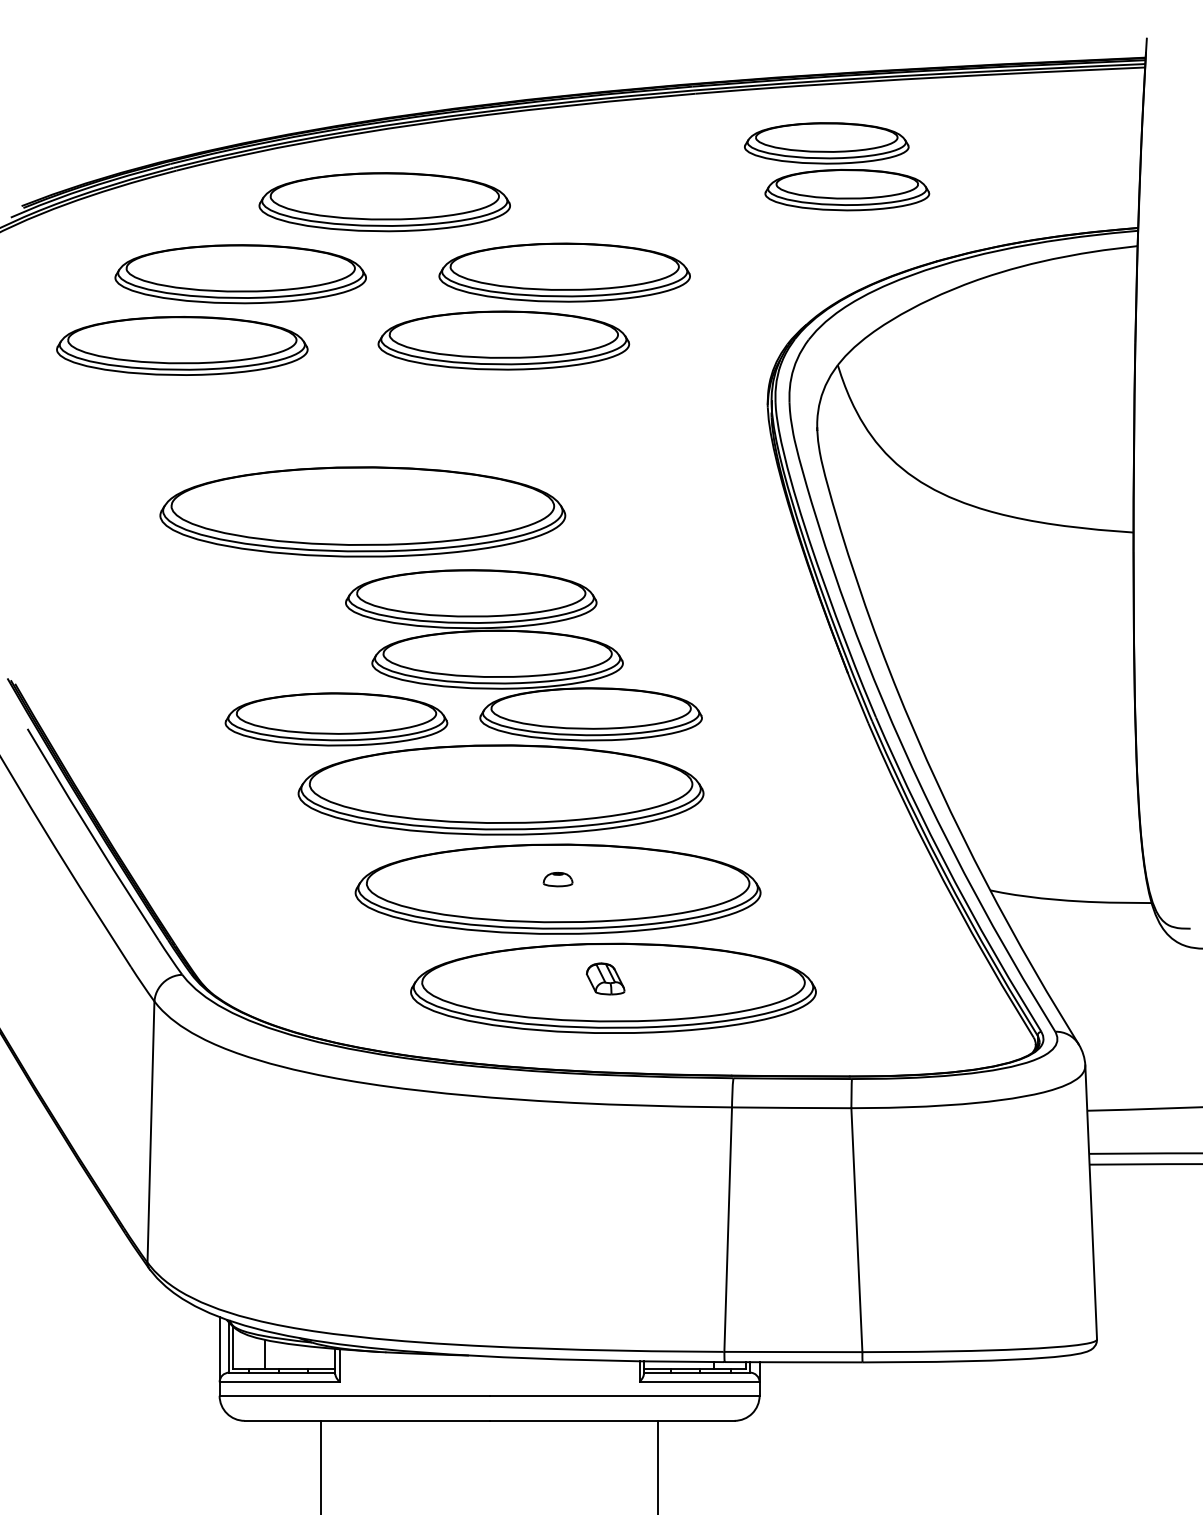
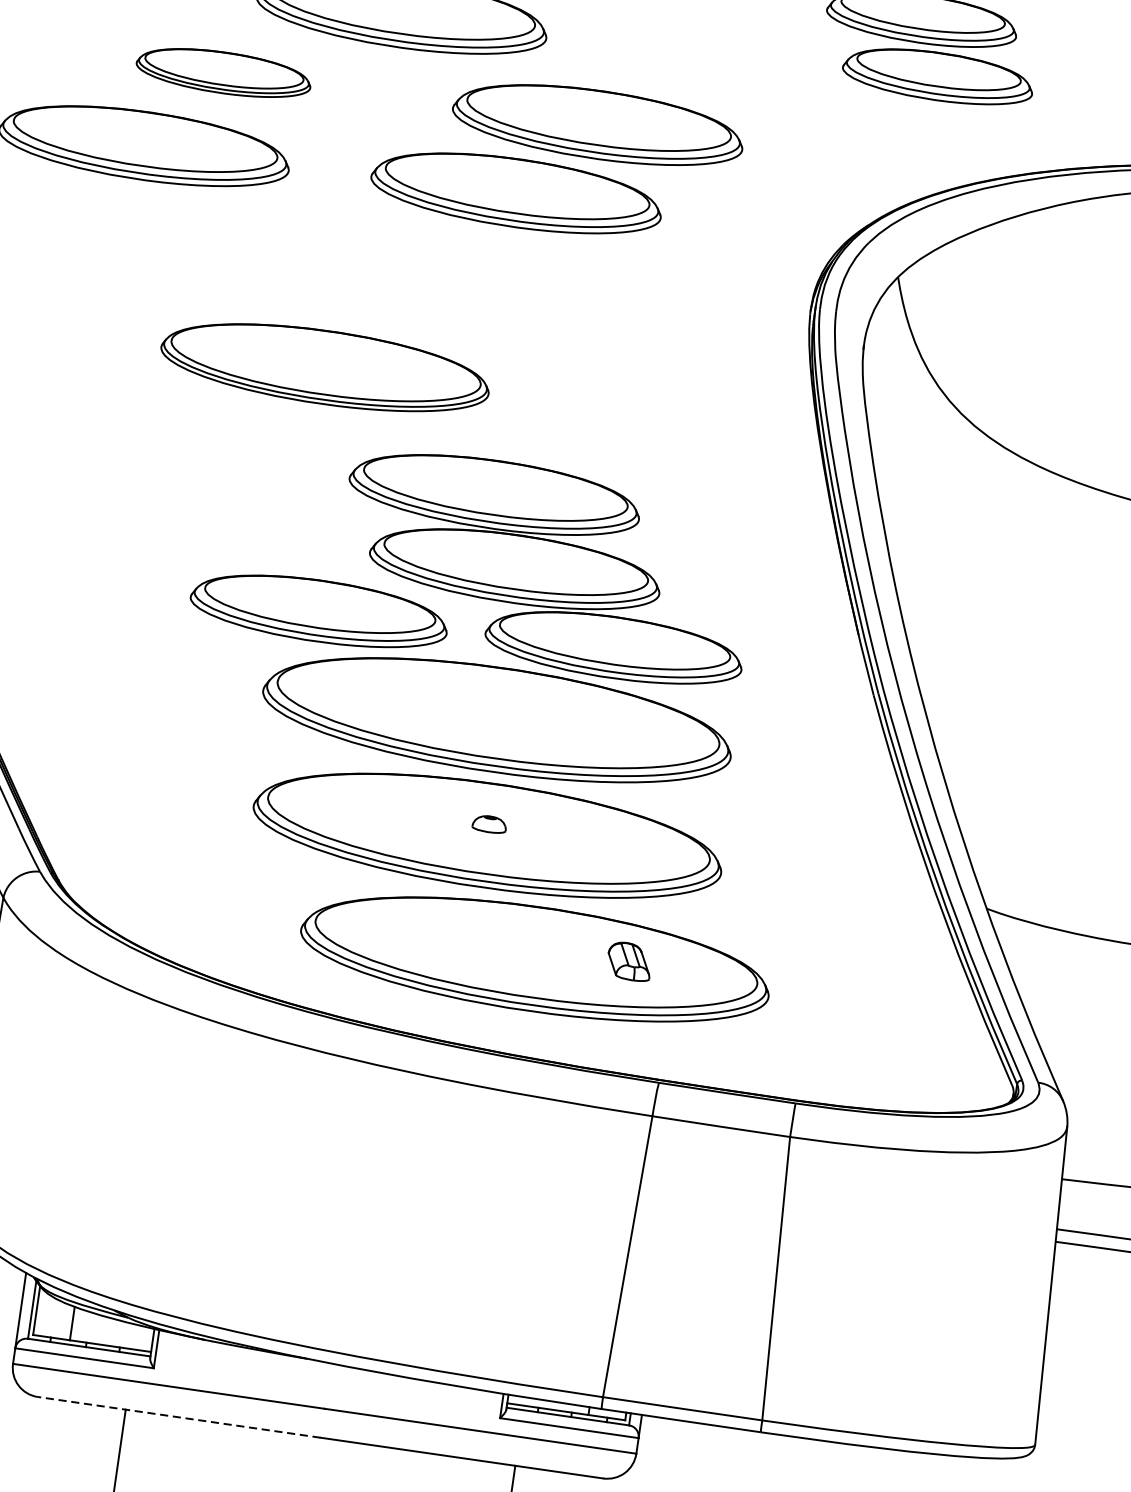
part: (240, 274) -> (223, 73), size x0.6
part: (362, 511) -> (325, 366), size x0.7
part: (464, 688) -> (472, 596), moved
part: (605, 978) -> (629, 961), moved
line: (366, 1420) -> (178, 1416), solid -> dashed

